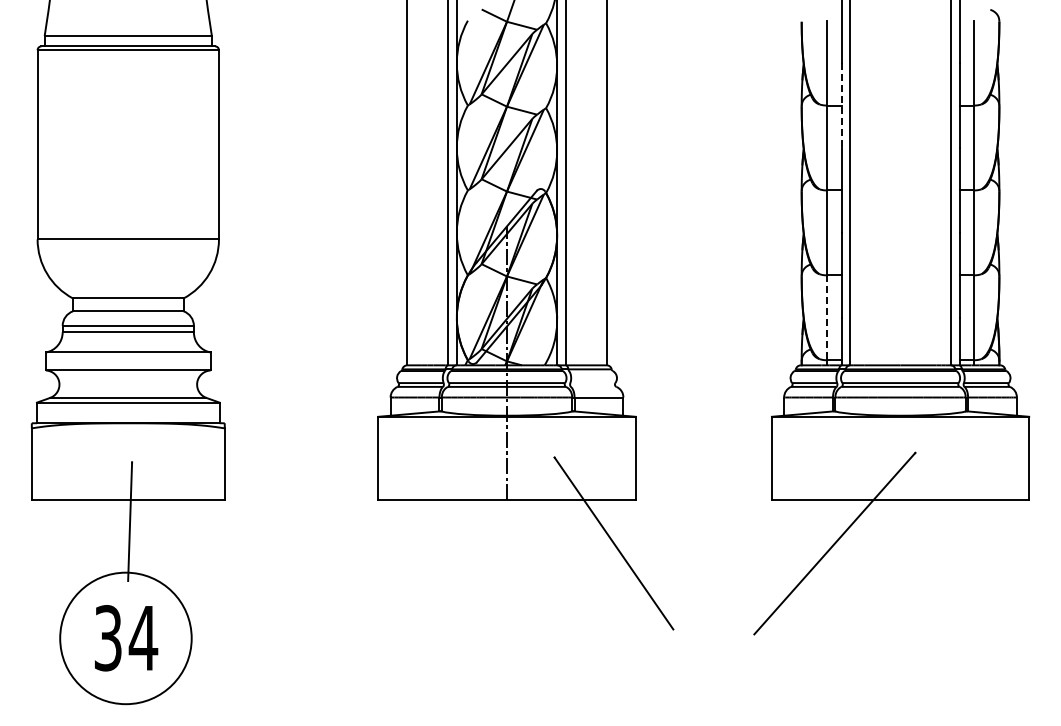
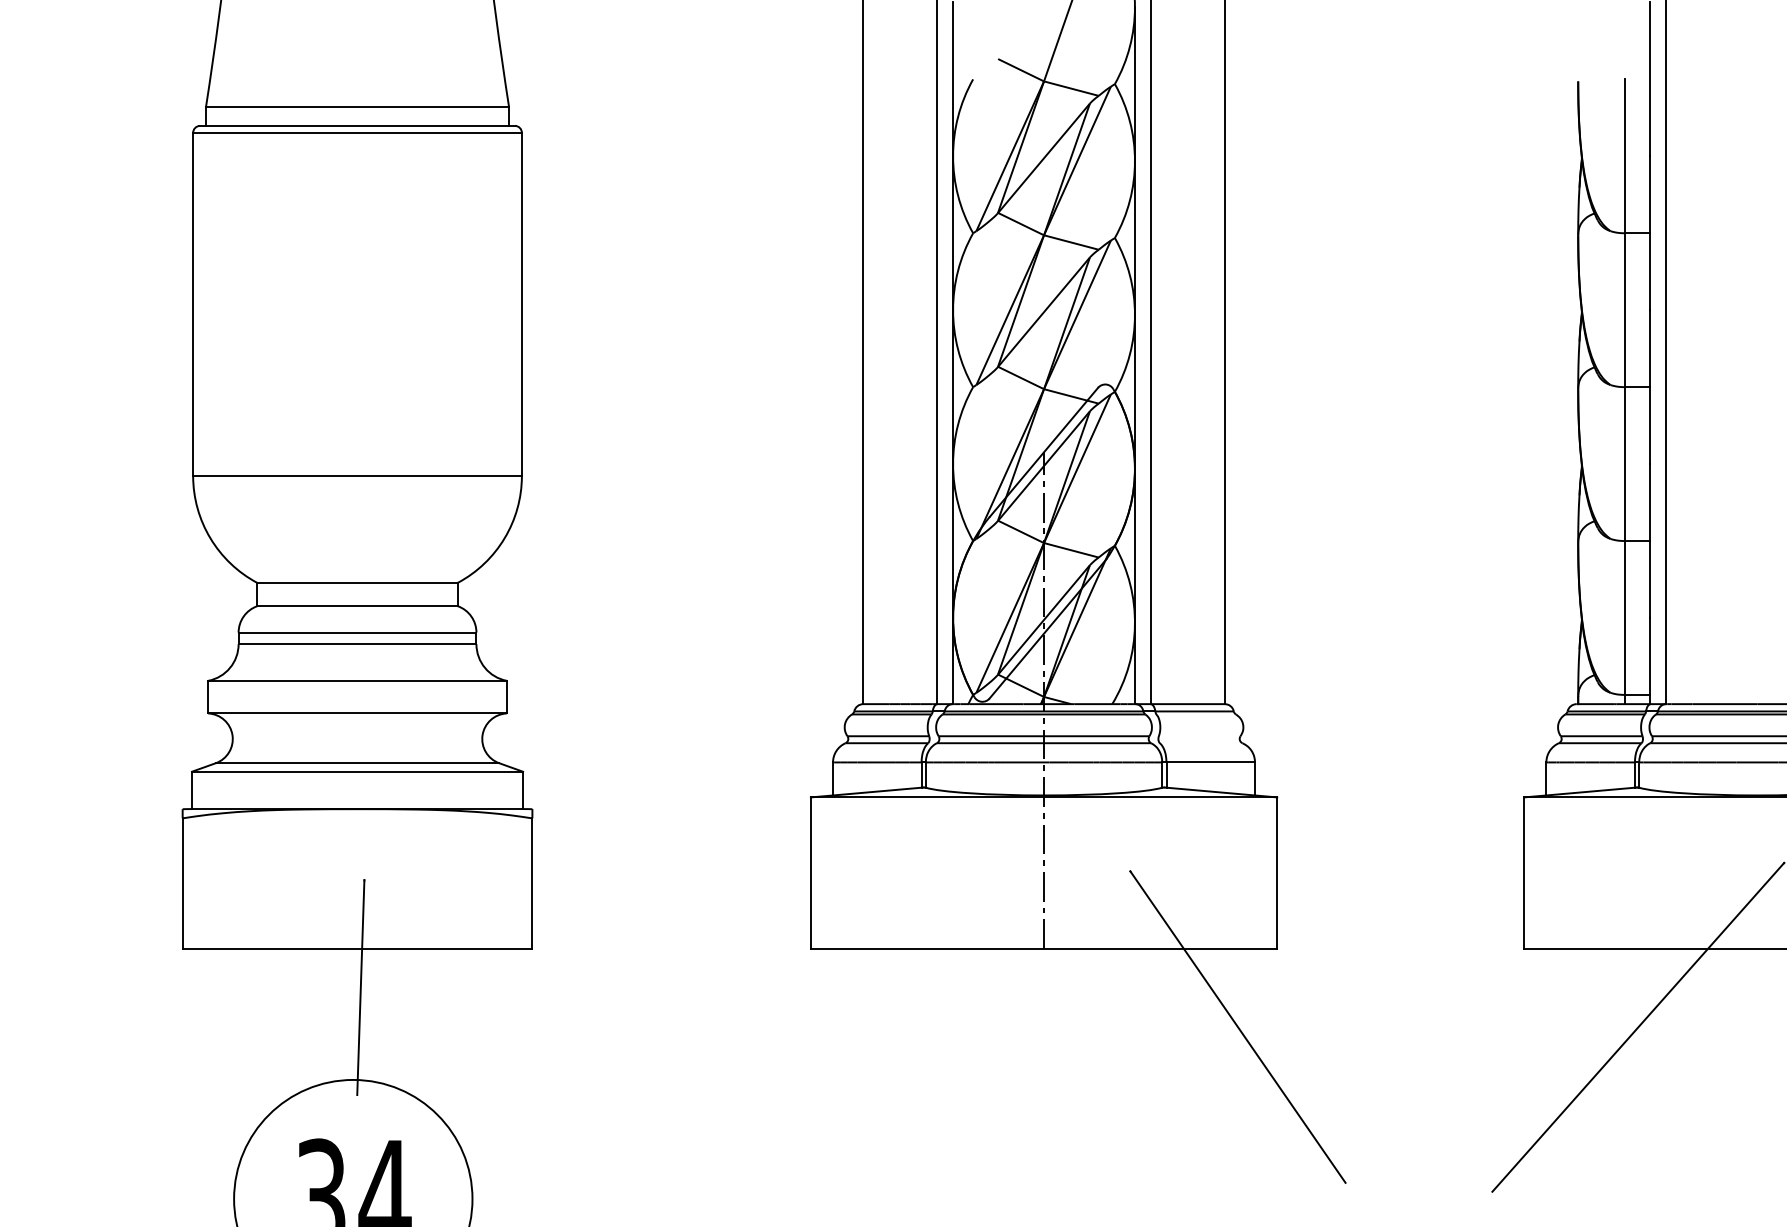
line: (841, 106) -> (1650, 234), dashed -> solid
line: (827, 318) -> (1624, 619), dashed -> solid

